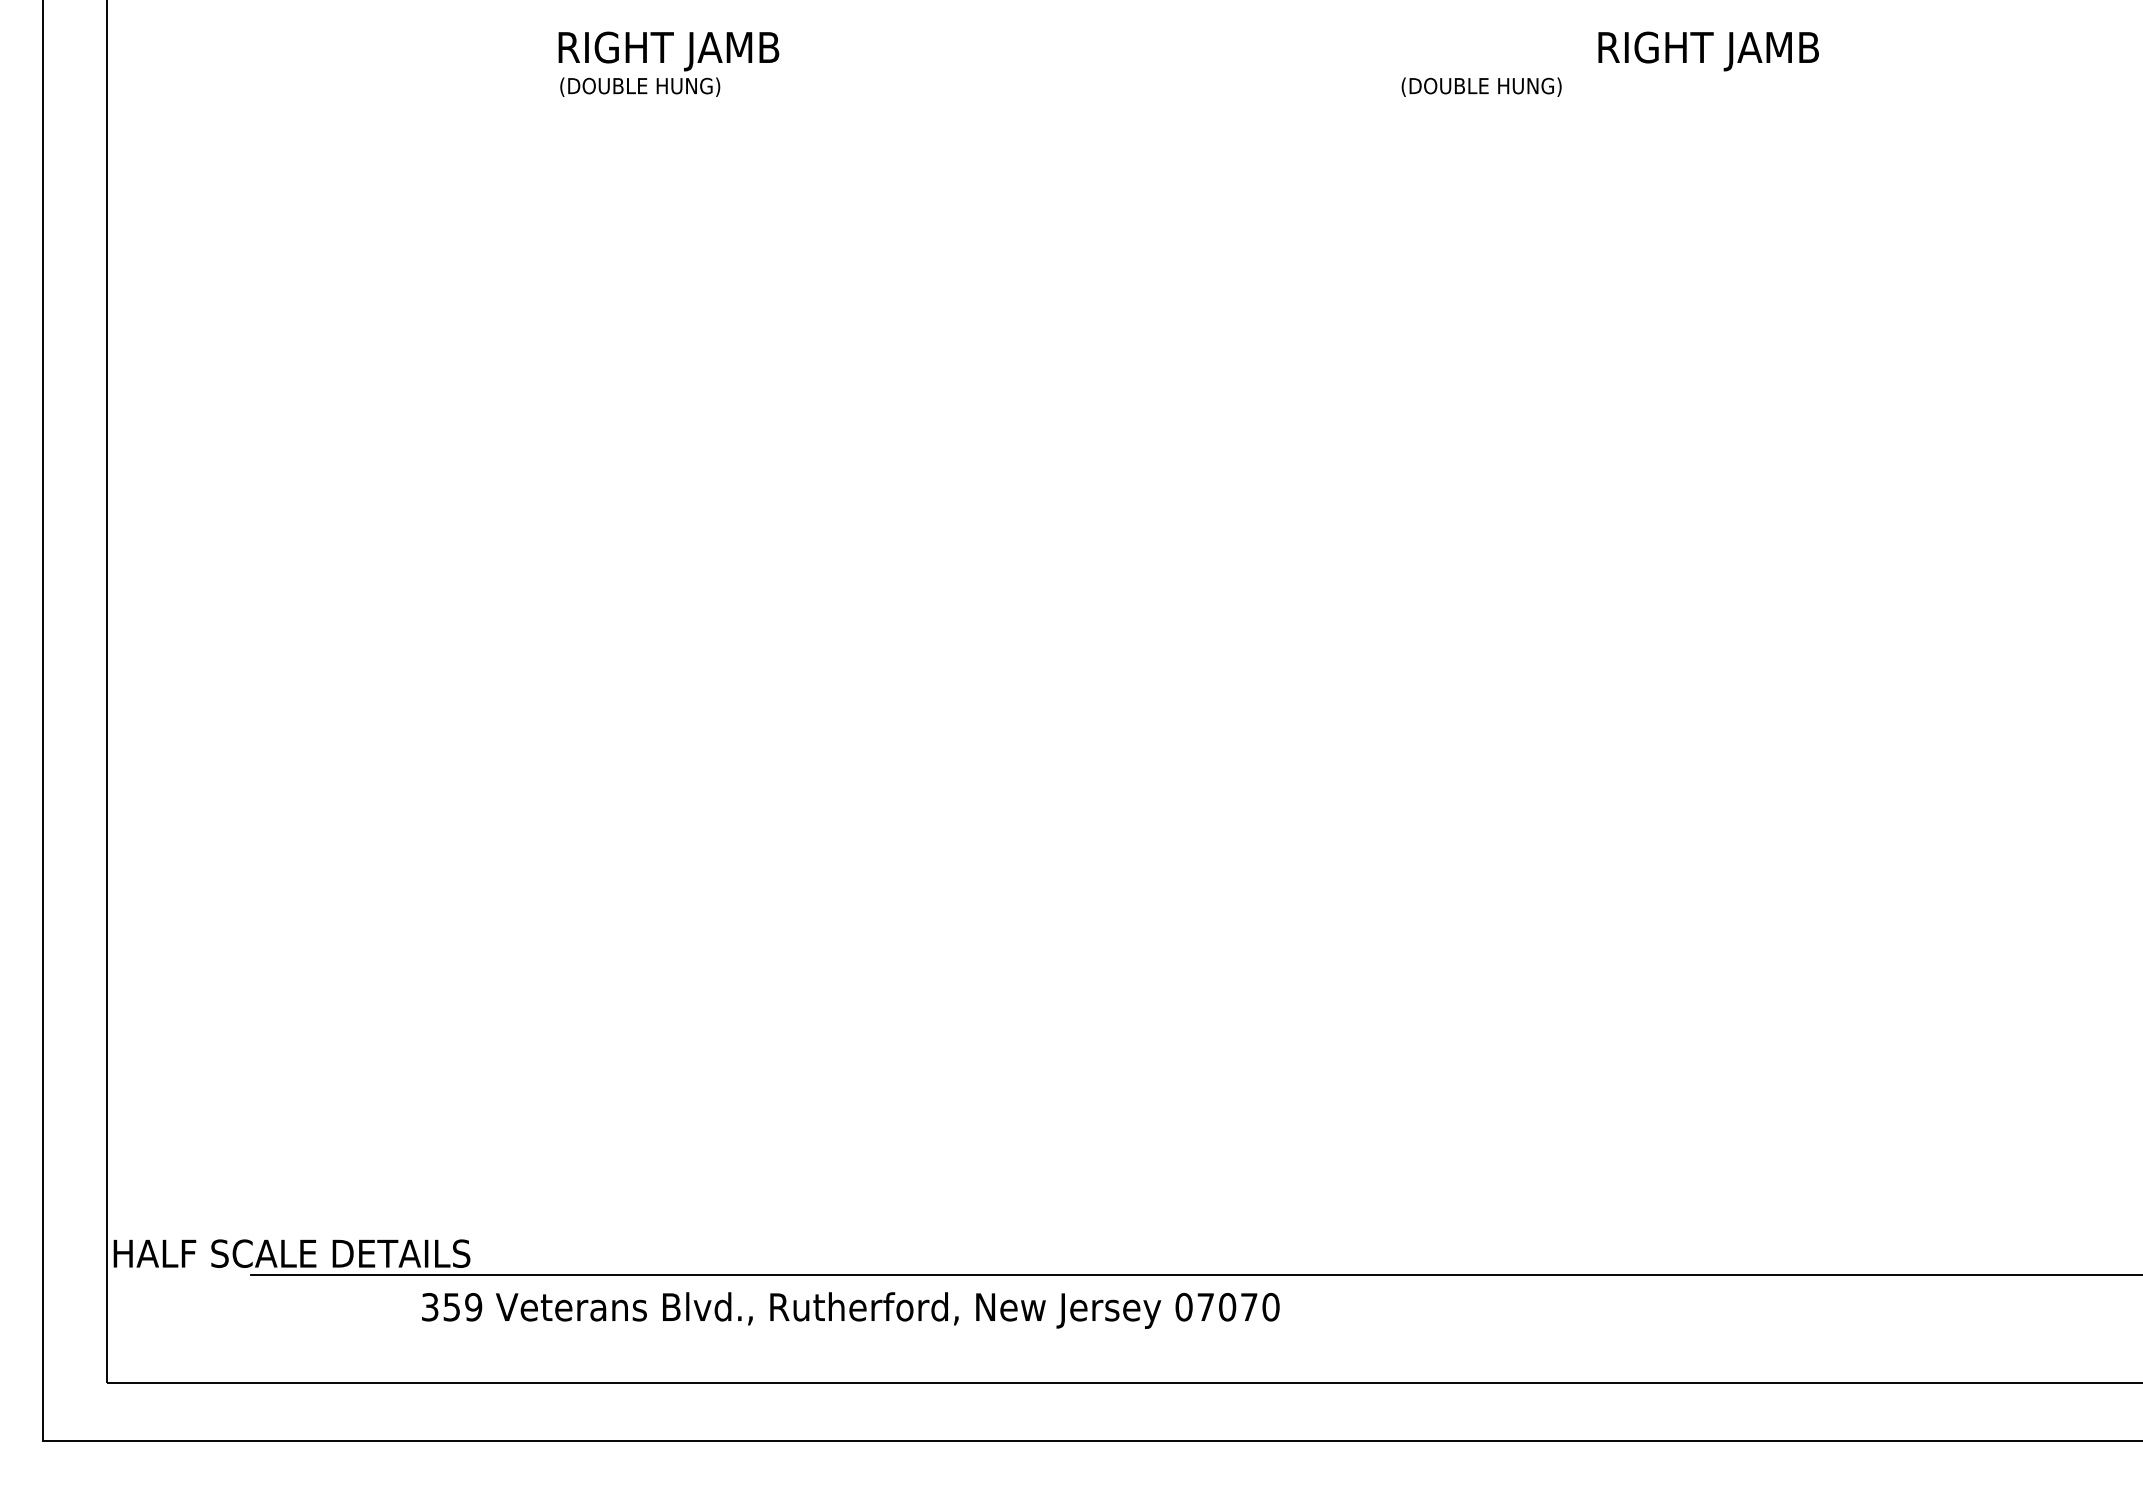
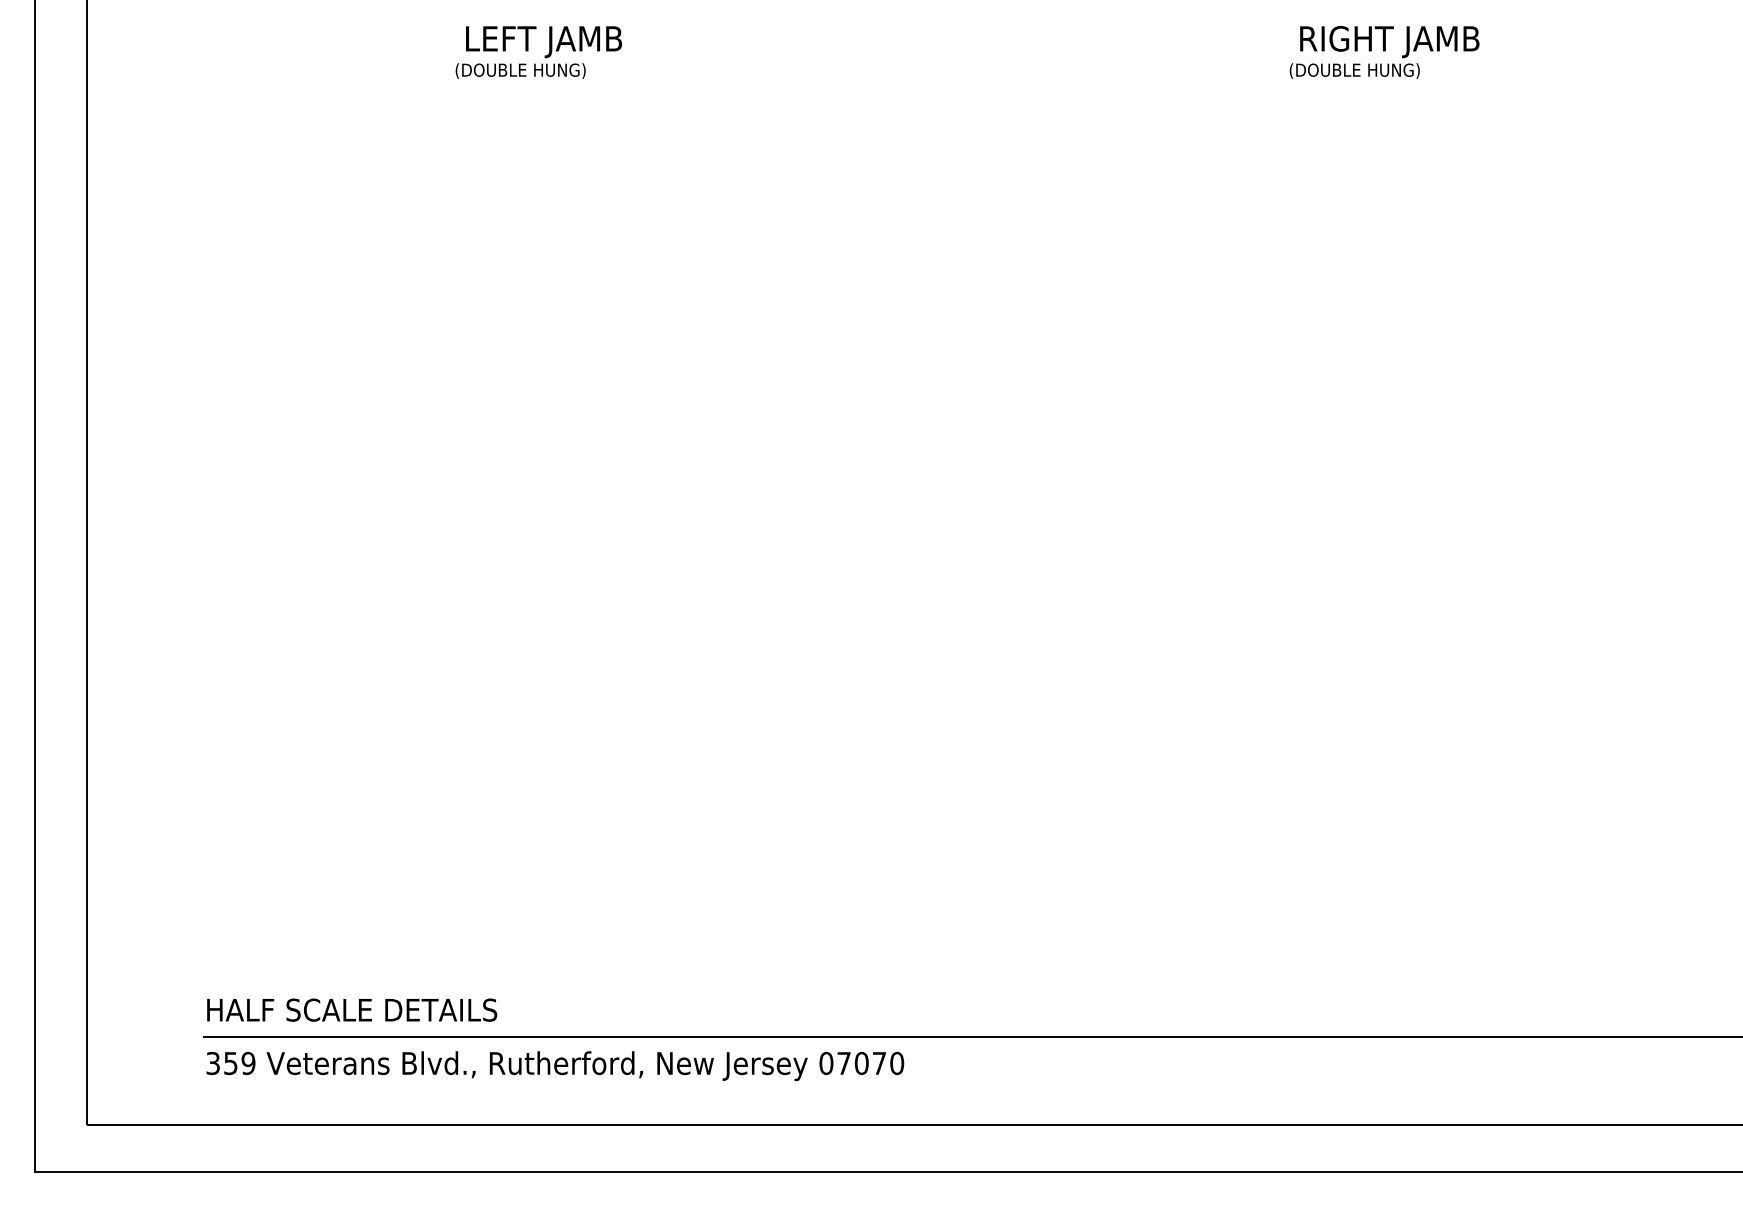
text: (668, 51) -> (543, 42), RIGHT JAMB -> LEFT JAMB
text: (1481, 86) -> (1354, 70), moved
text: (291, 1253) -> (351, 1010), moved
text: (850, 1310) -> (555, 1066), moved

